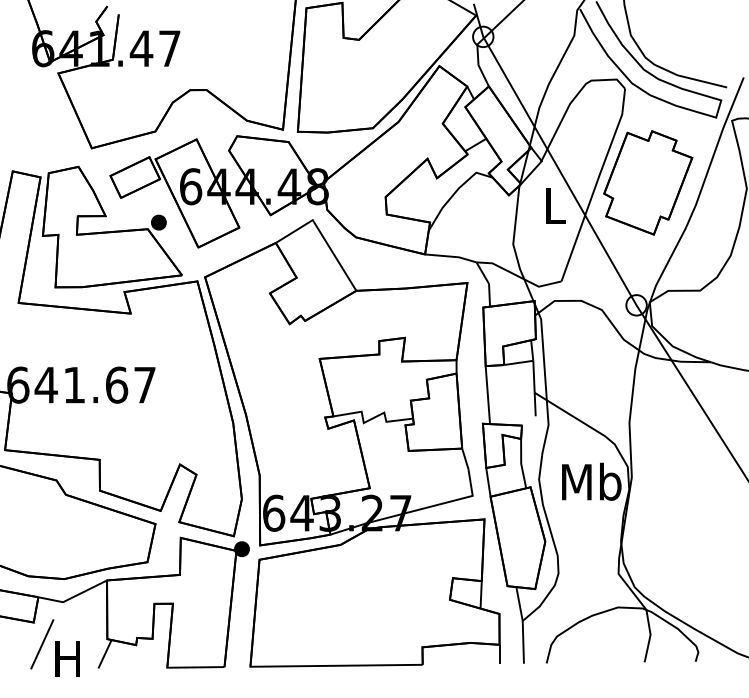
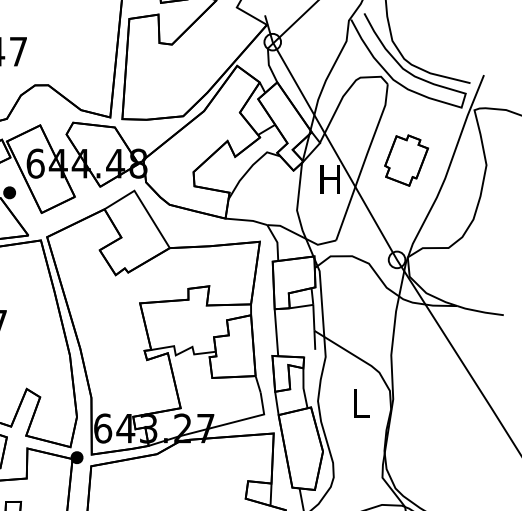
part: (648, 182) -> (406, 160), size x0.6
text: (554, 205) -> (330, 178), L -> H
text: (591, 481) -> (360, 402), Mb -> L

